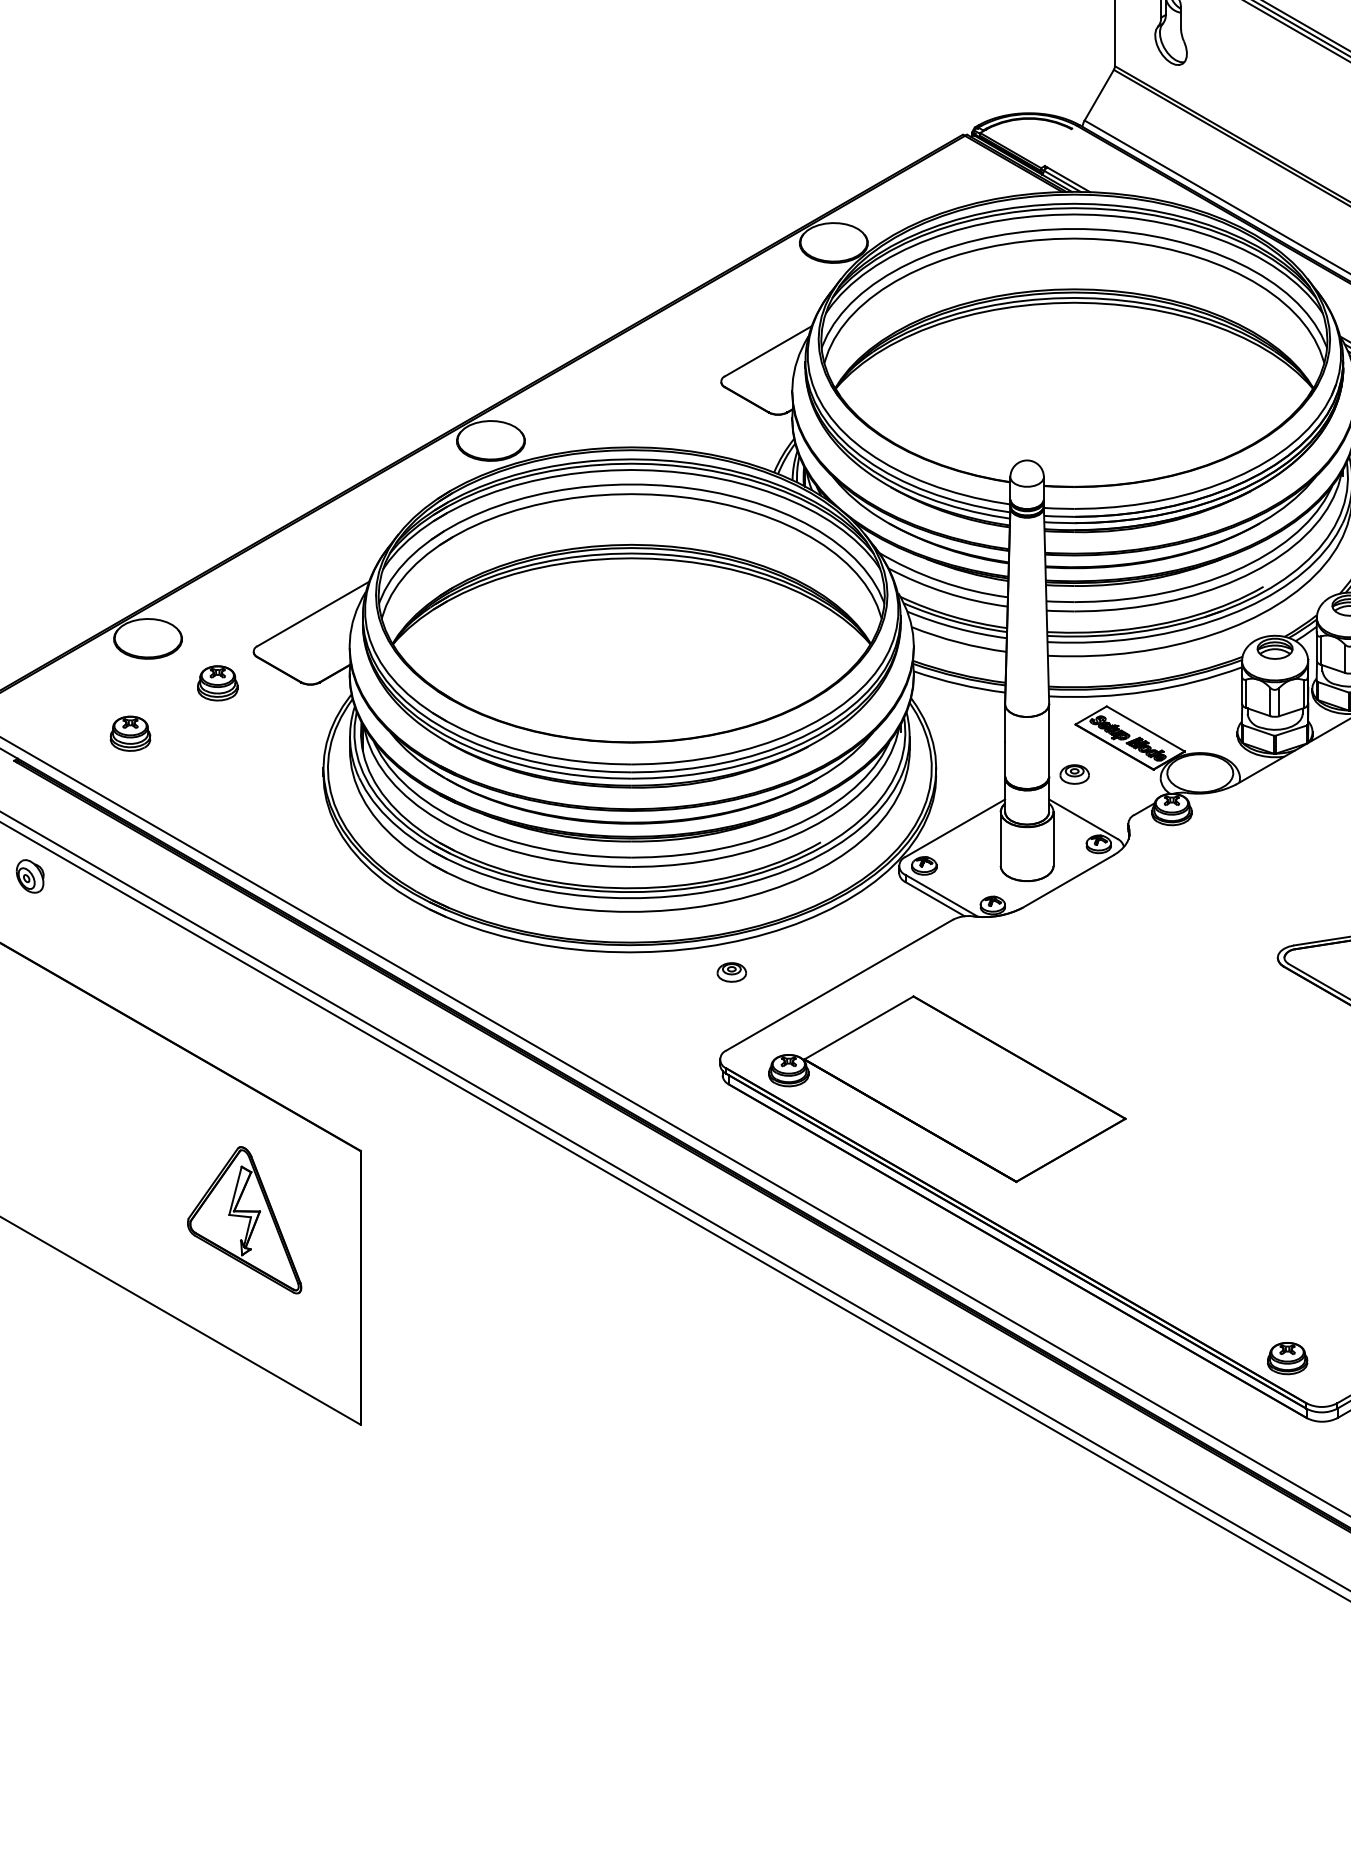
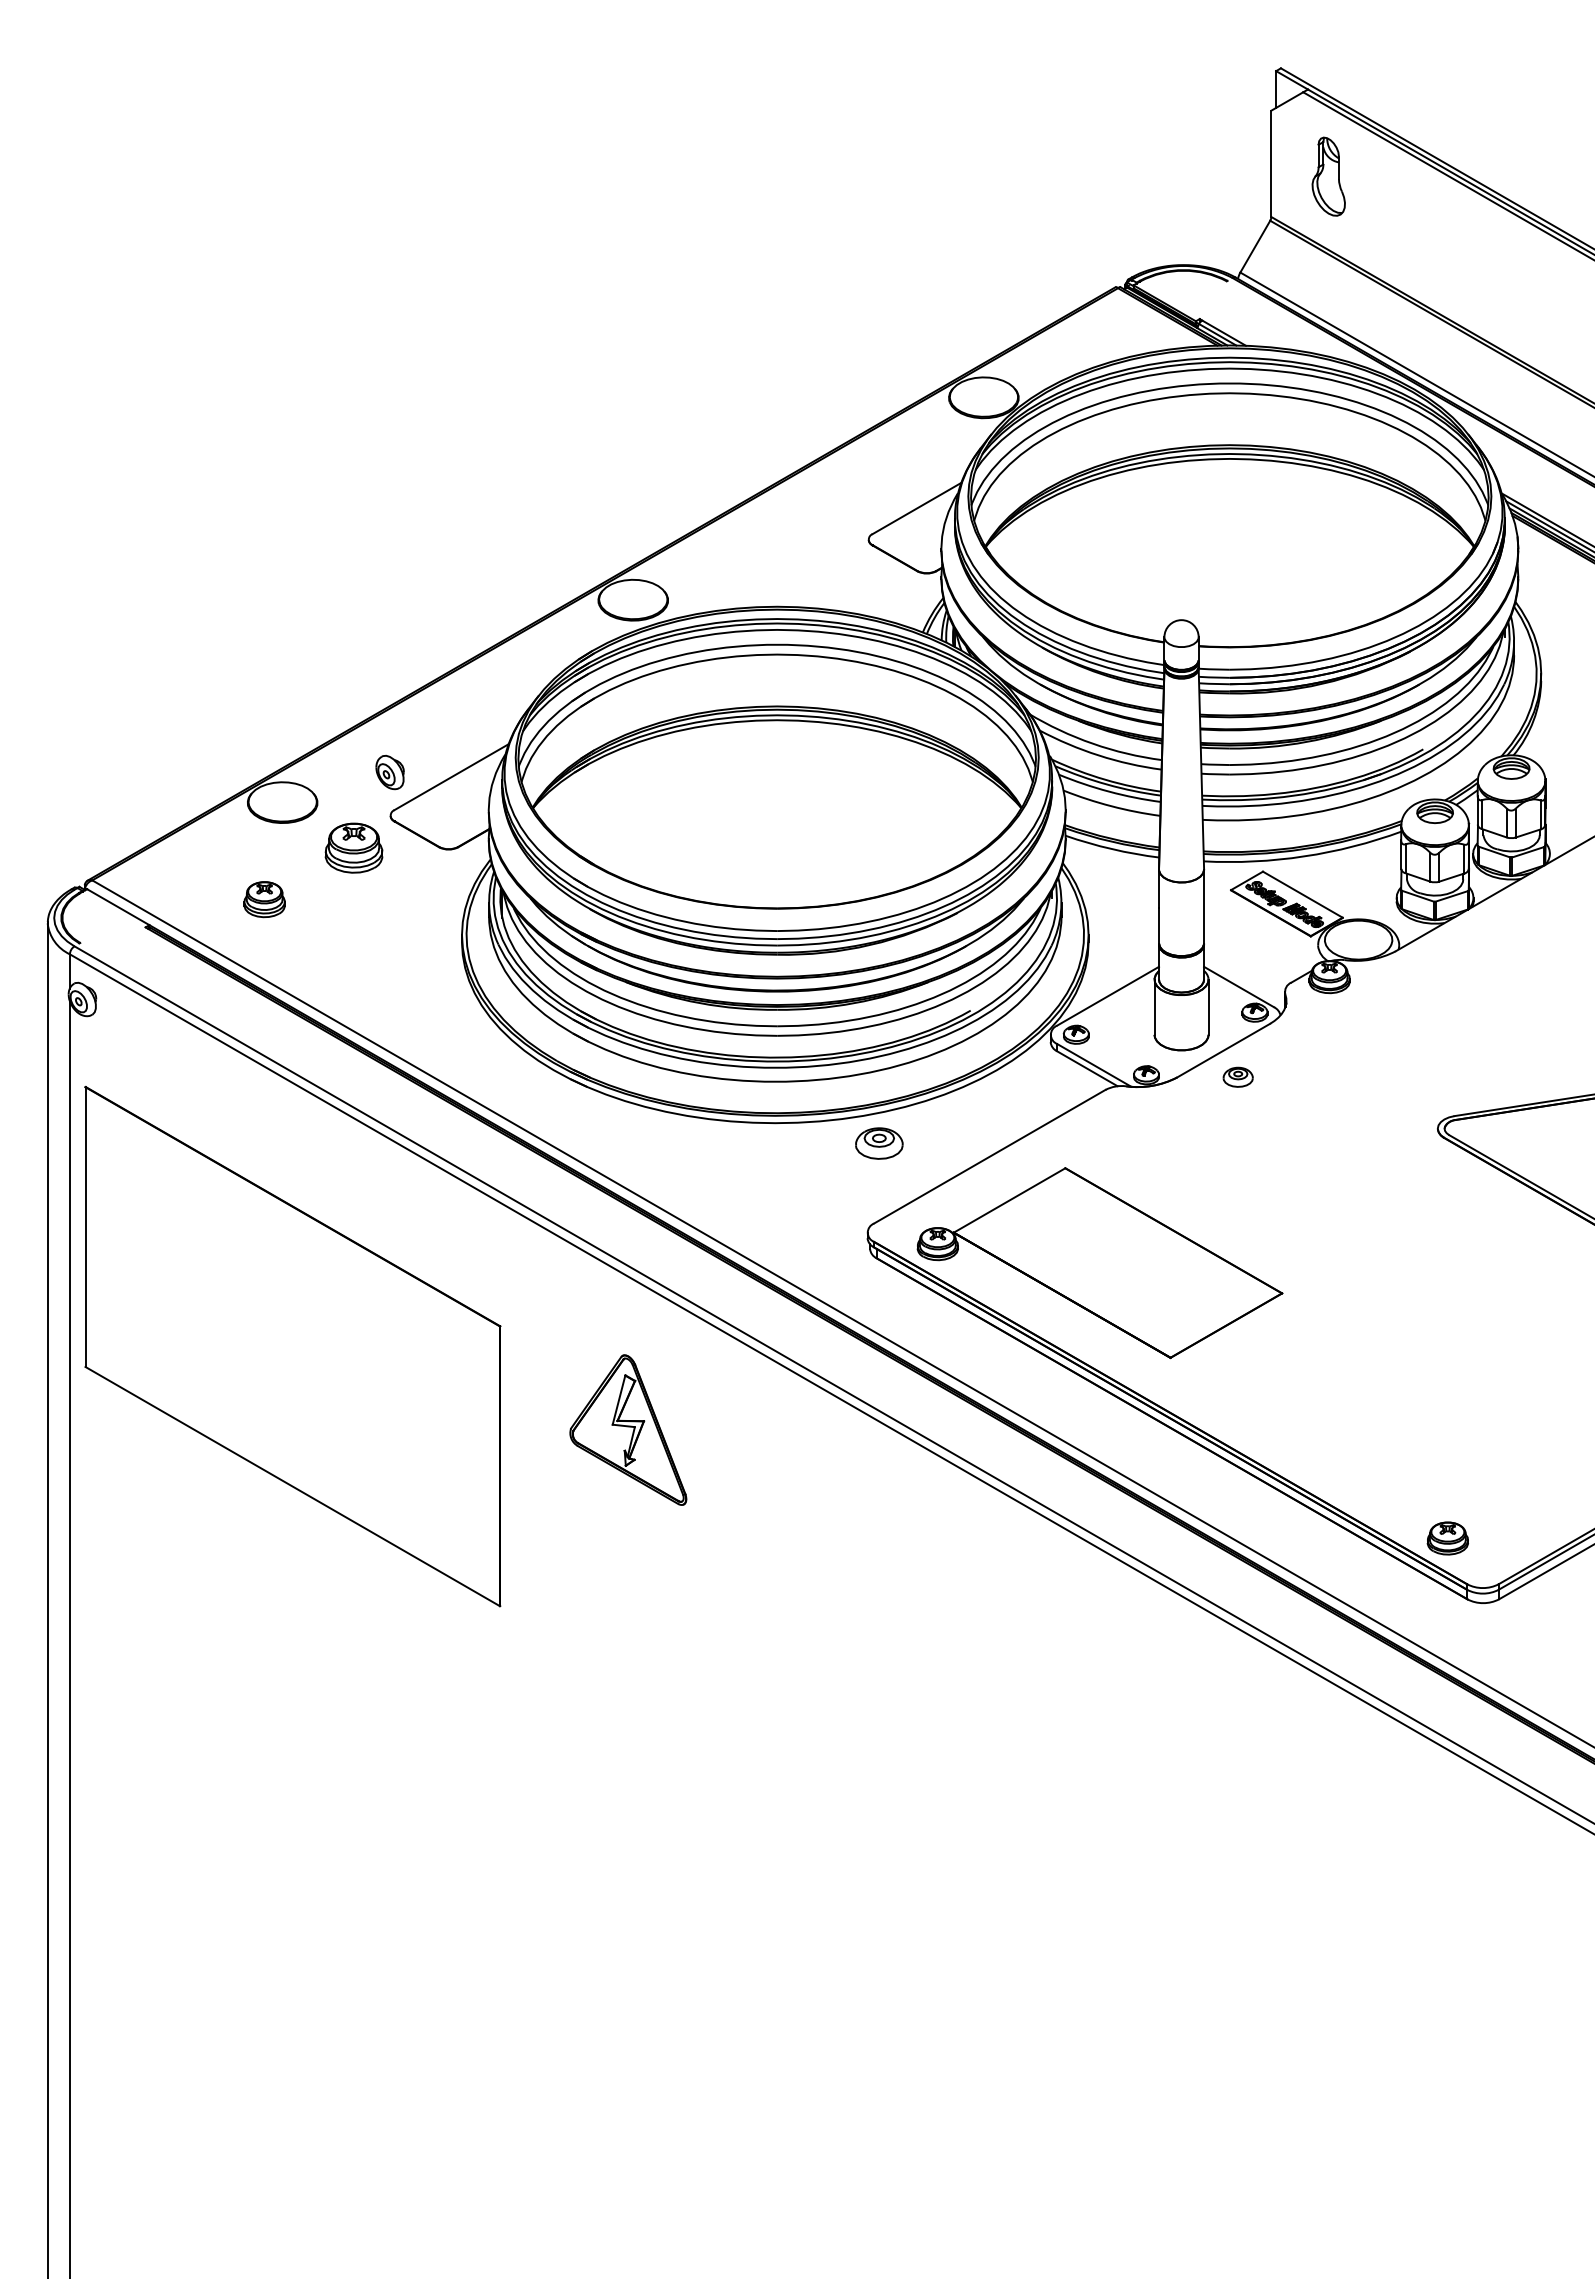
part: (217, 682) -> (353, 847), size x1.4
part: (1074, 773) -> (1237, 1076), moved
part: (29, 876) -> (389, 772), moved
part: (731, 972) -> (879, 1143), size x1.6
part: (244, 1219) -> (628, 1429), moved

